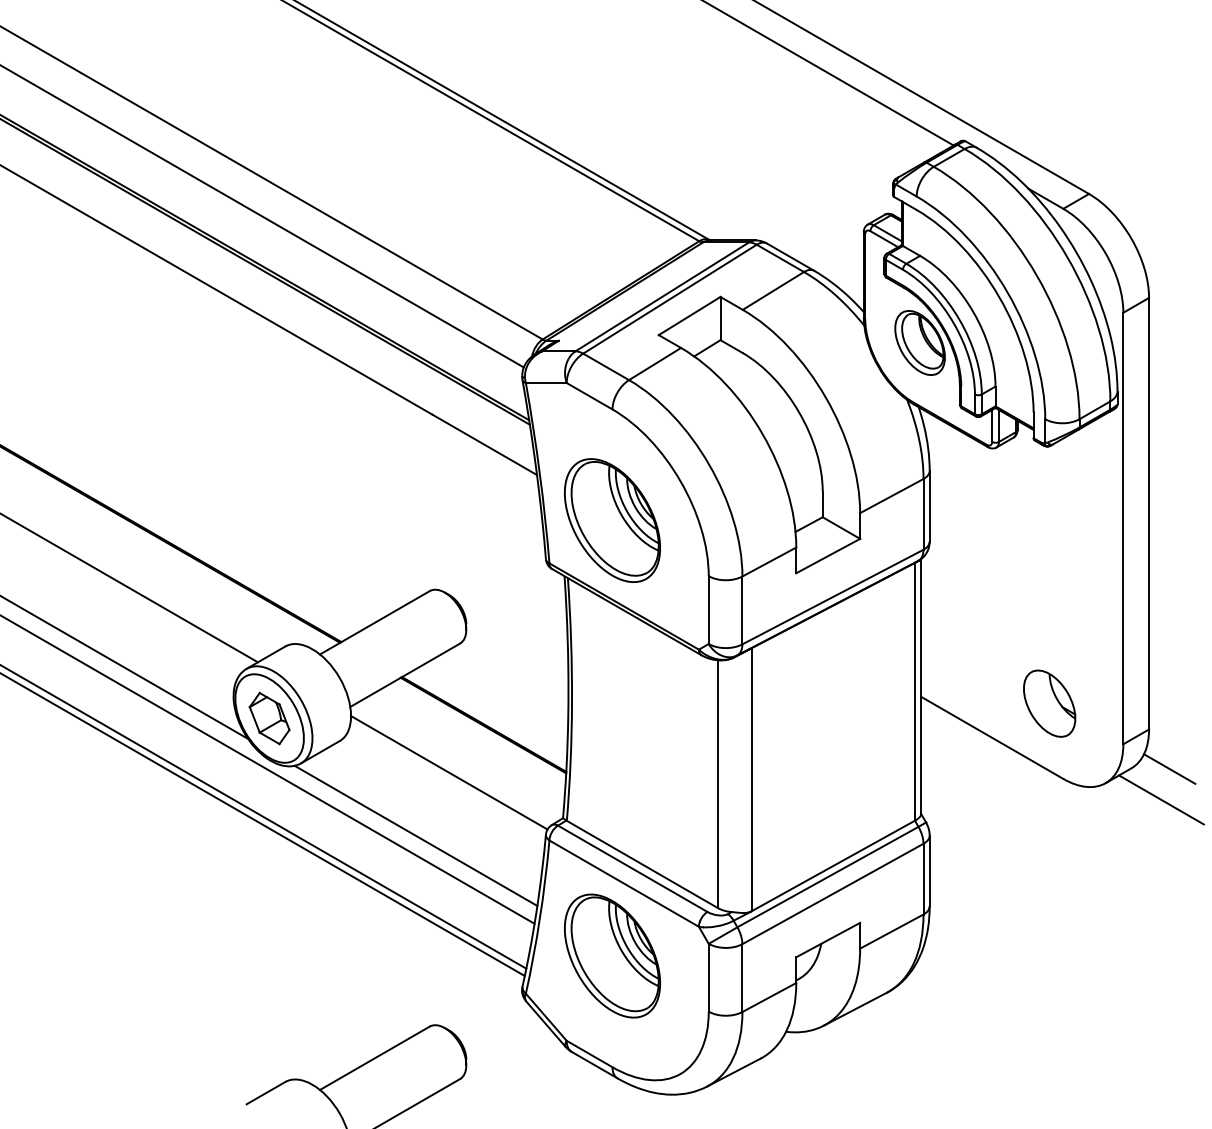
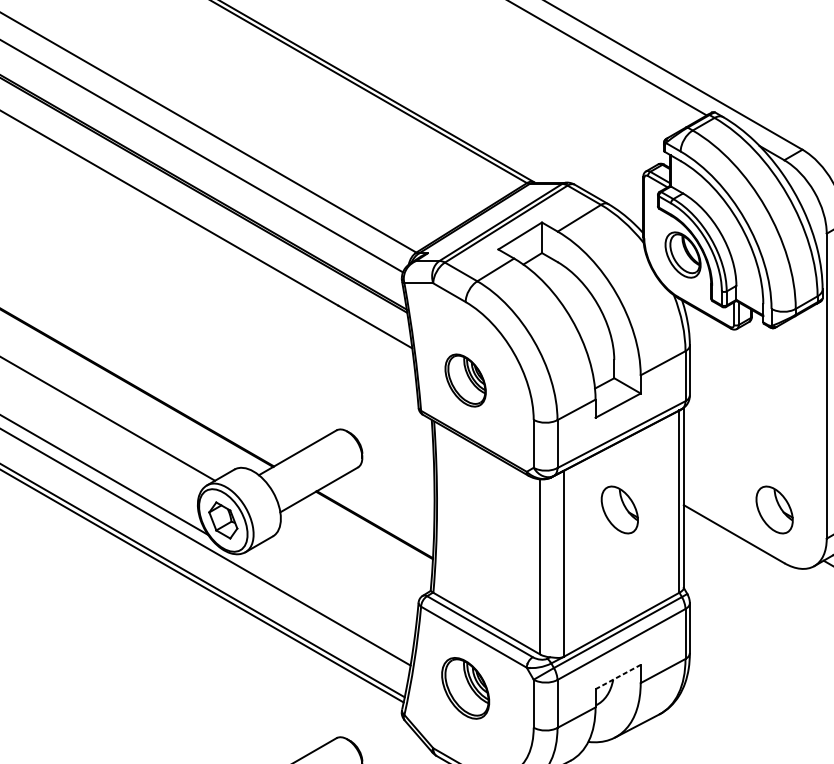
part: (612, 520) -> (465, 380), size x0.6
part: (830, 703) -> (619, 509), added
line: (449, 772) -> (350, 558), removed
line: (415, 835) -> (326, 603), removed
line: (828, 939) -> (618, 676), solid -> dashed
part: (612, 955) -> (465, 687), size x0.7

